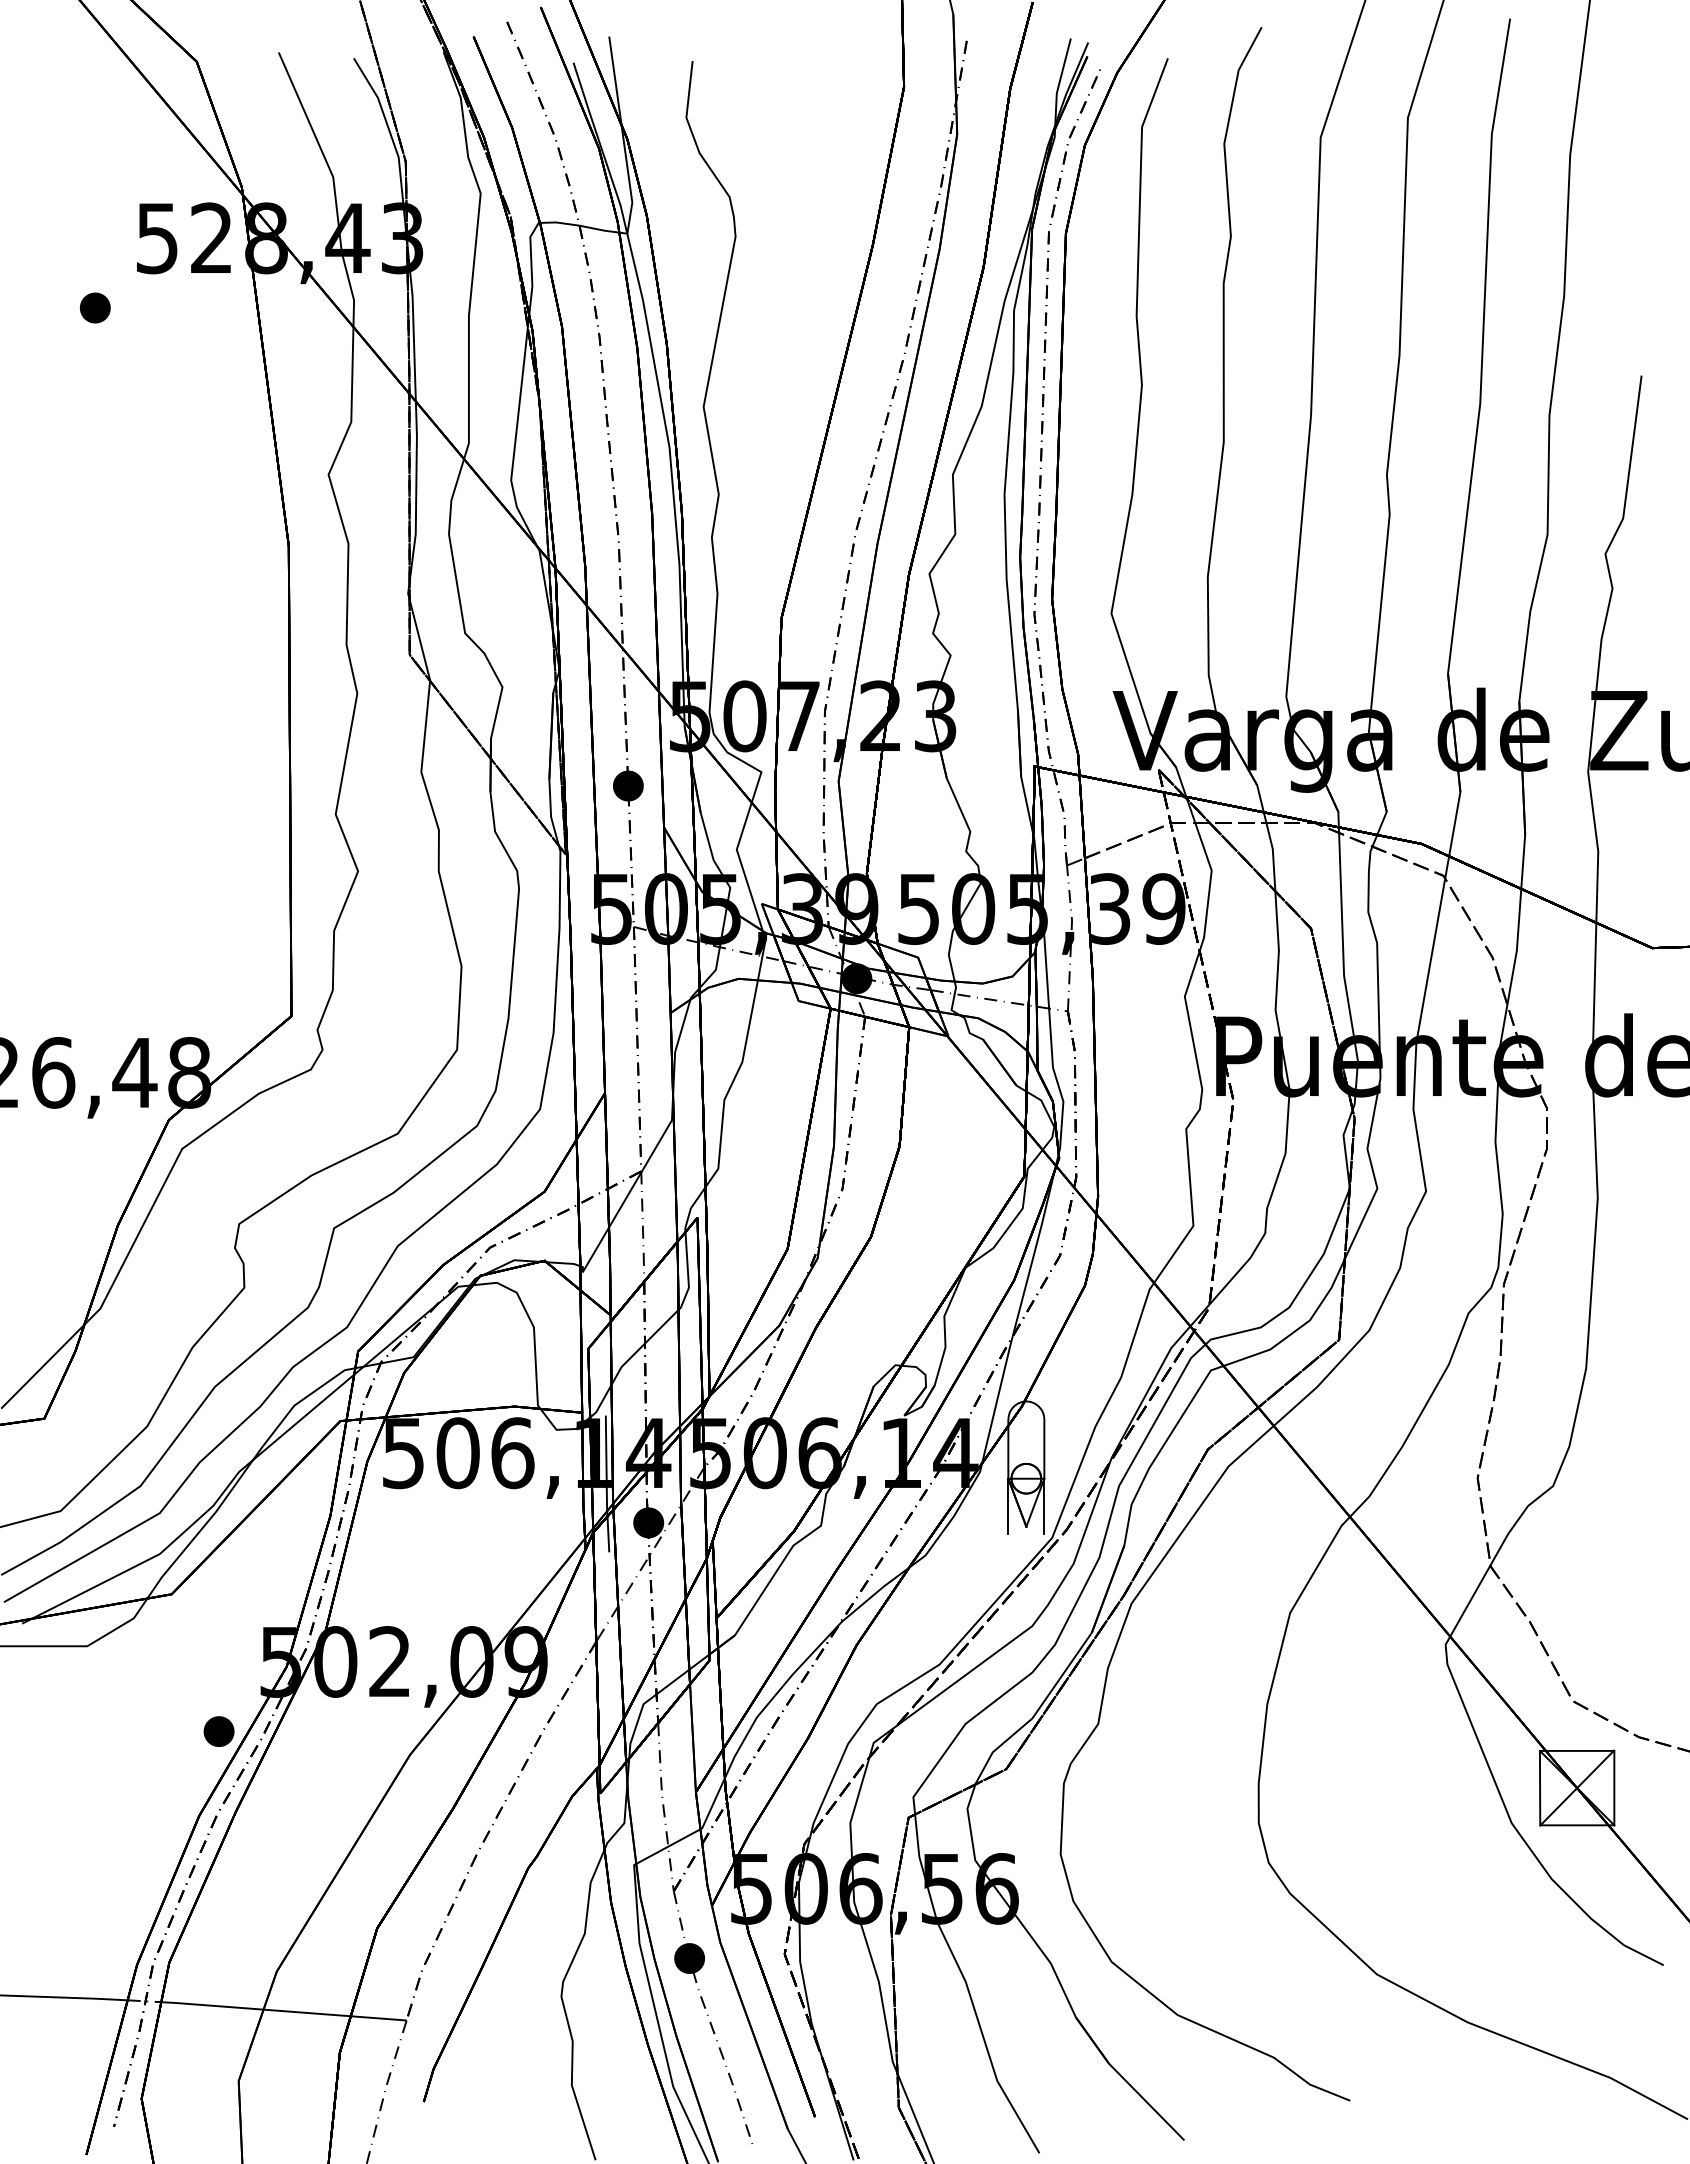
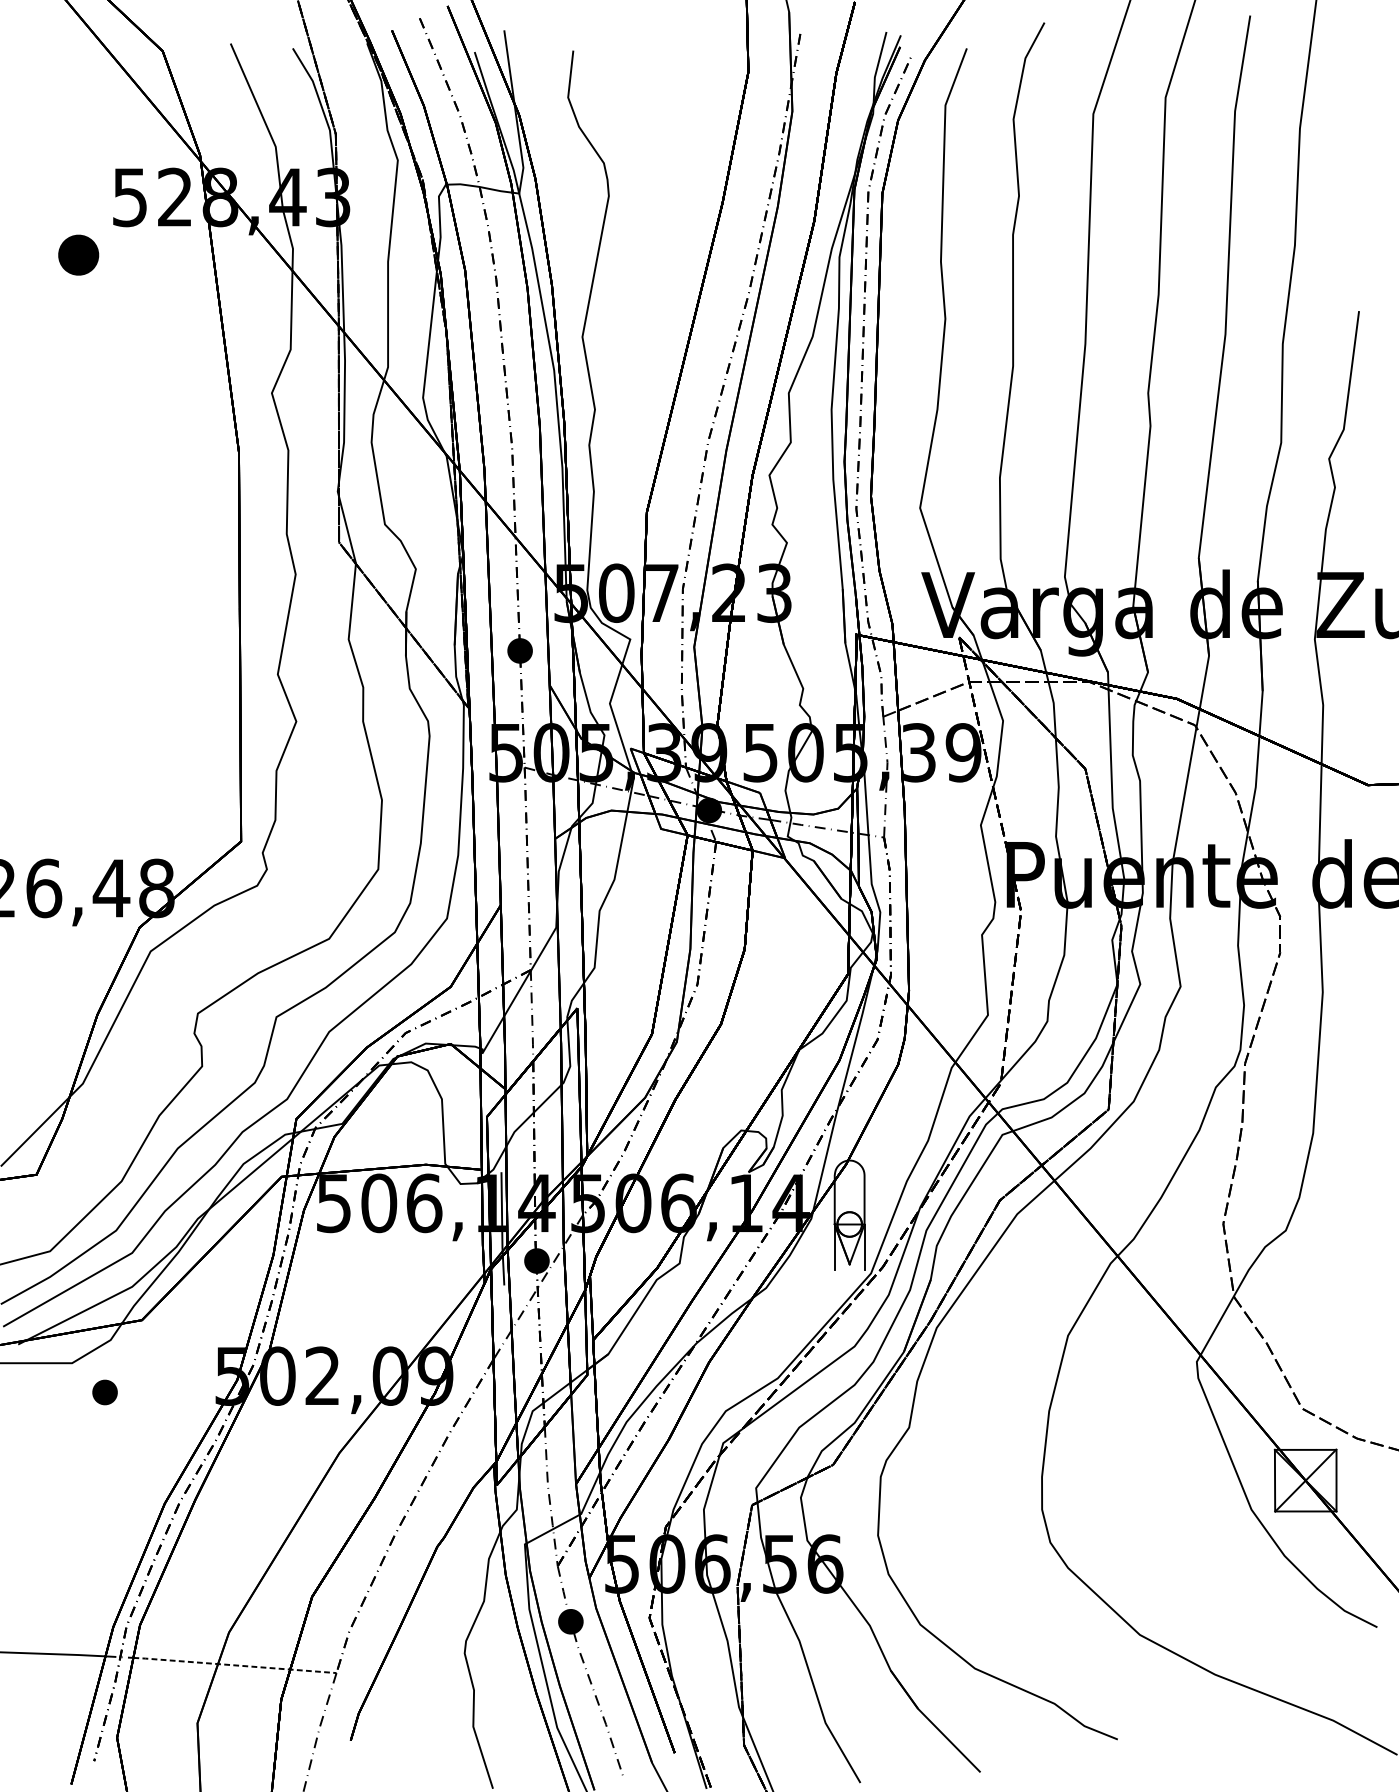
part: (95, 307) -> (78, 254), size x1.6
part: (218, 1731) -> (104, 1392), moved
line: (283, 2011) -> (234, 1665), solid -> dashed

